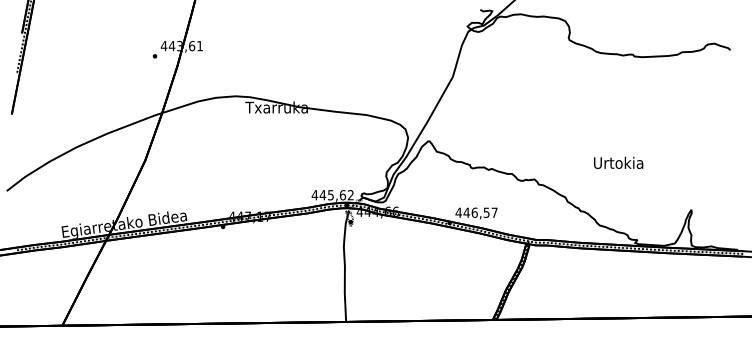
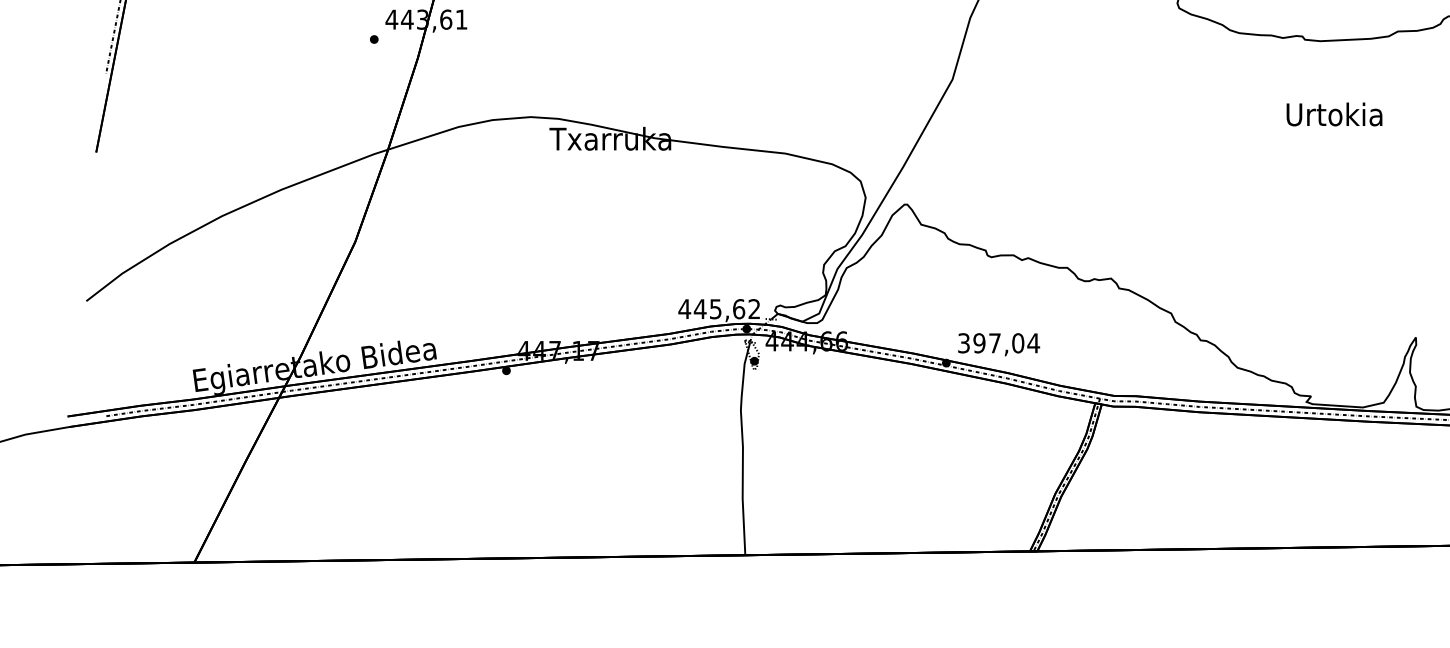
text: (618, 162) -> (1334, 113), moved
text: (476, 212) -> (998, 342), 446,57 -> 397,04

